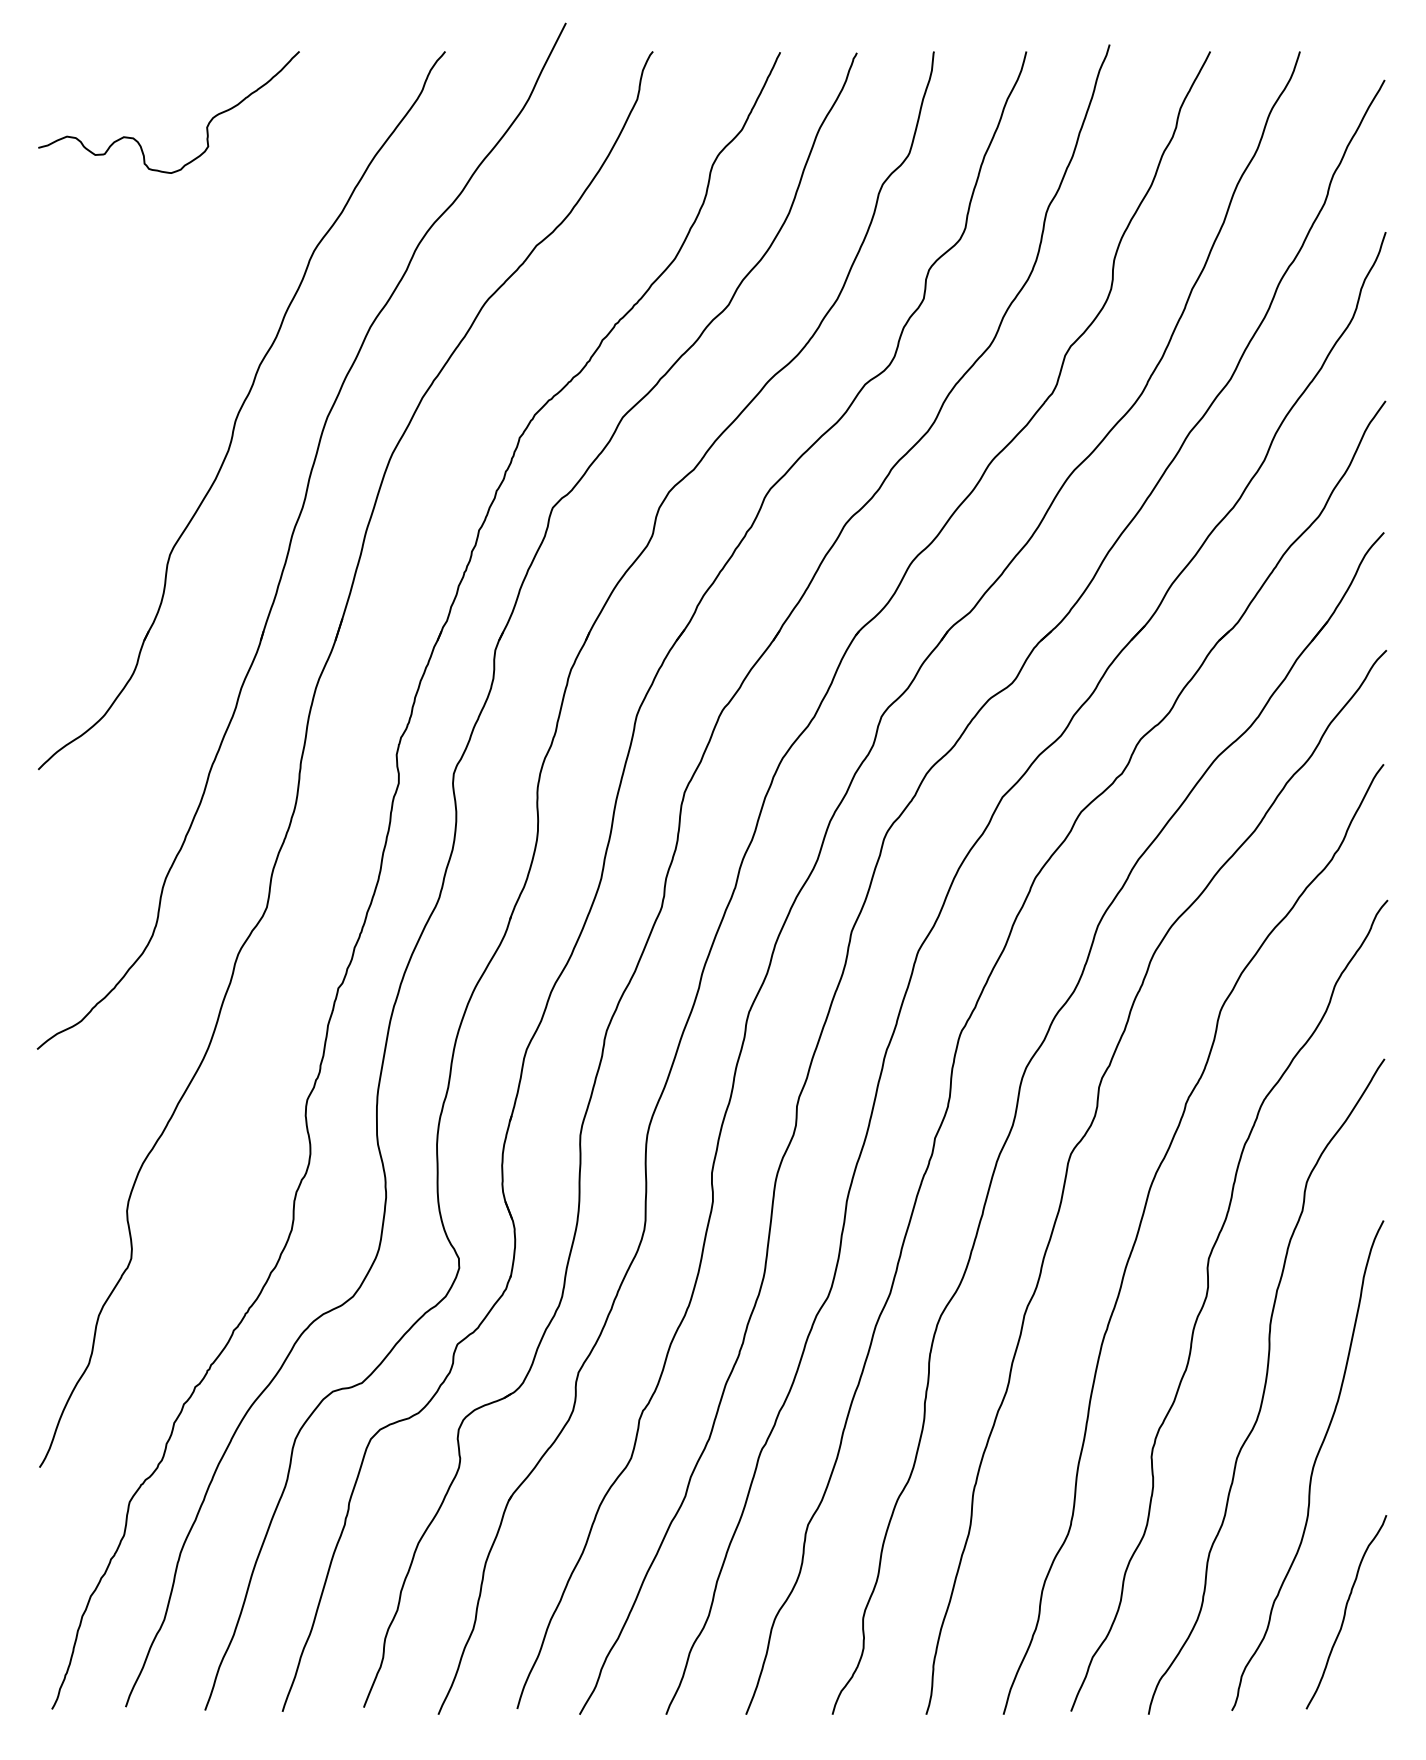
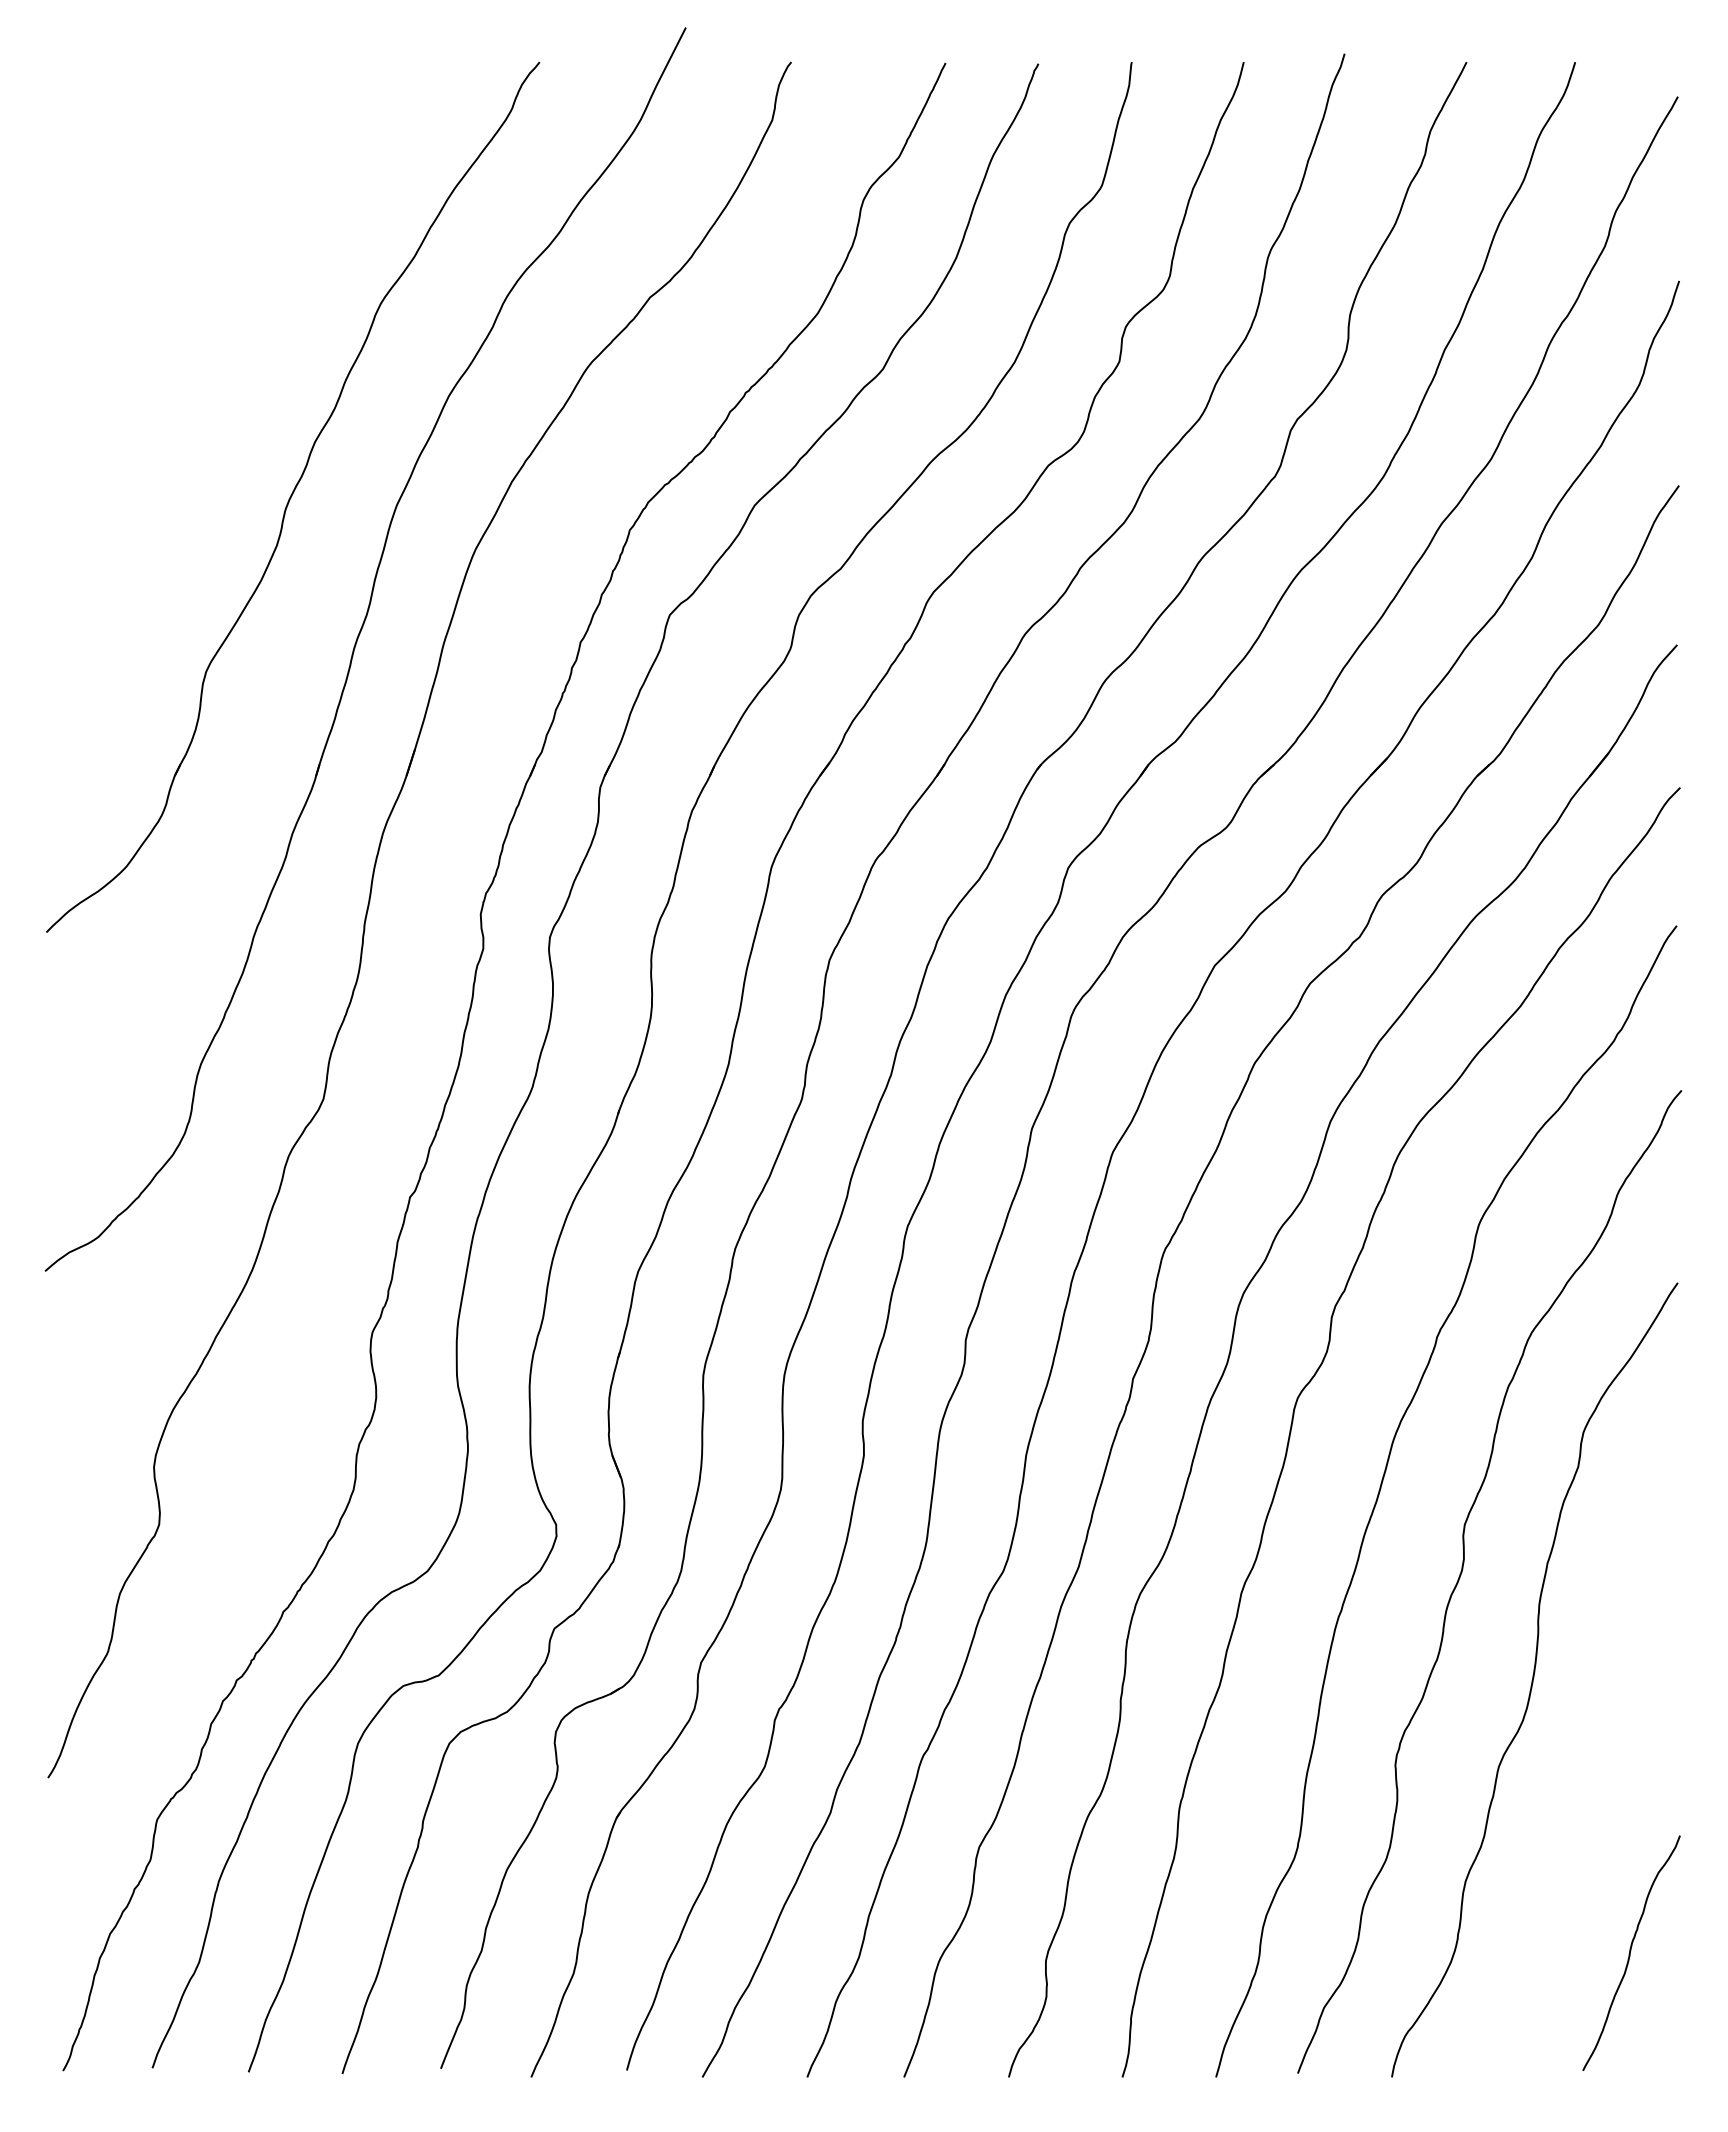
curve: (206, 126) -> (250, 152), removed
curve: (1312, 1466) -> (1590, 1776), removed

